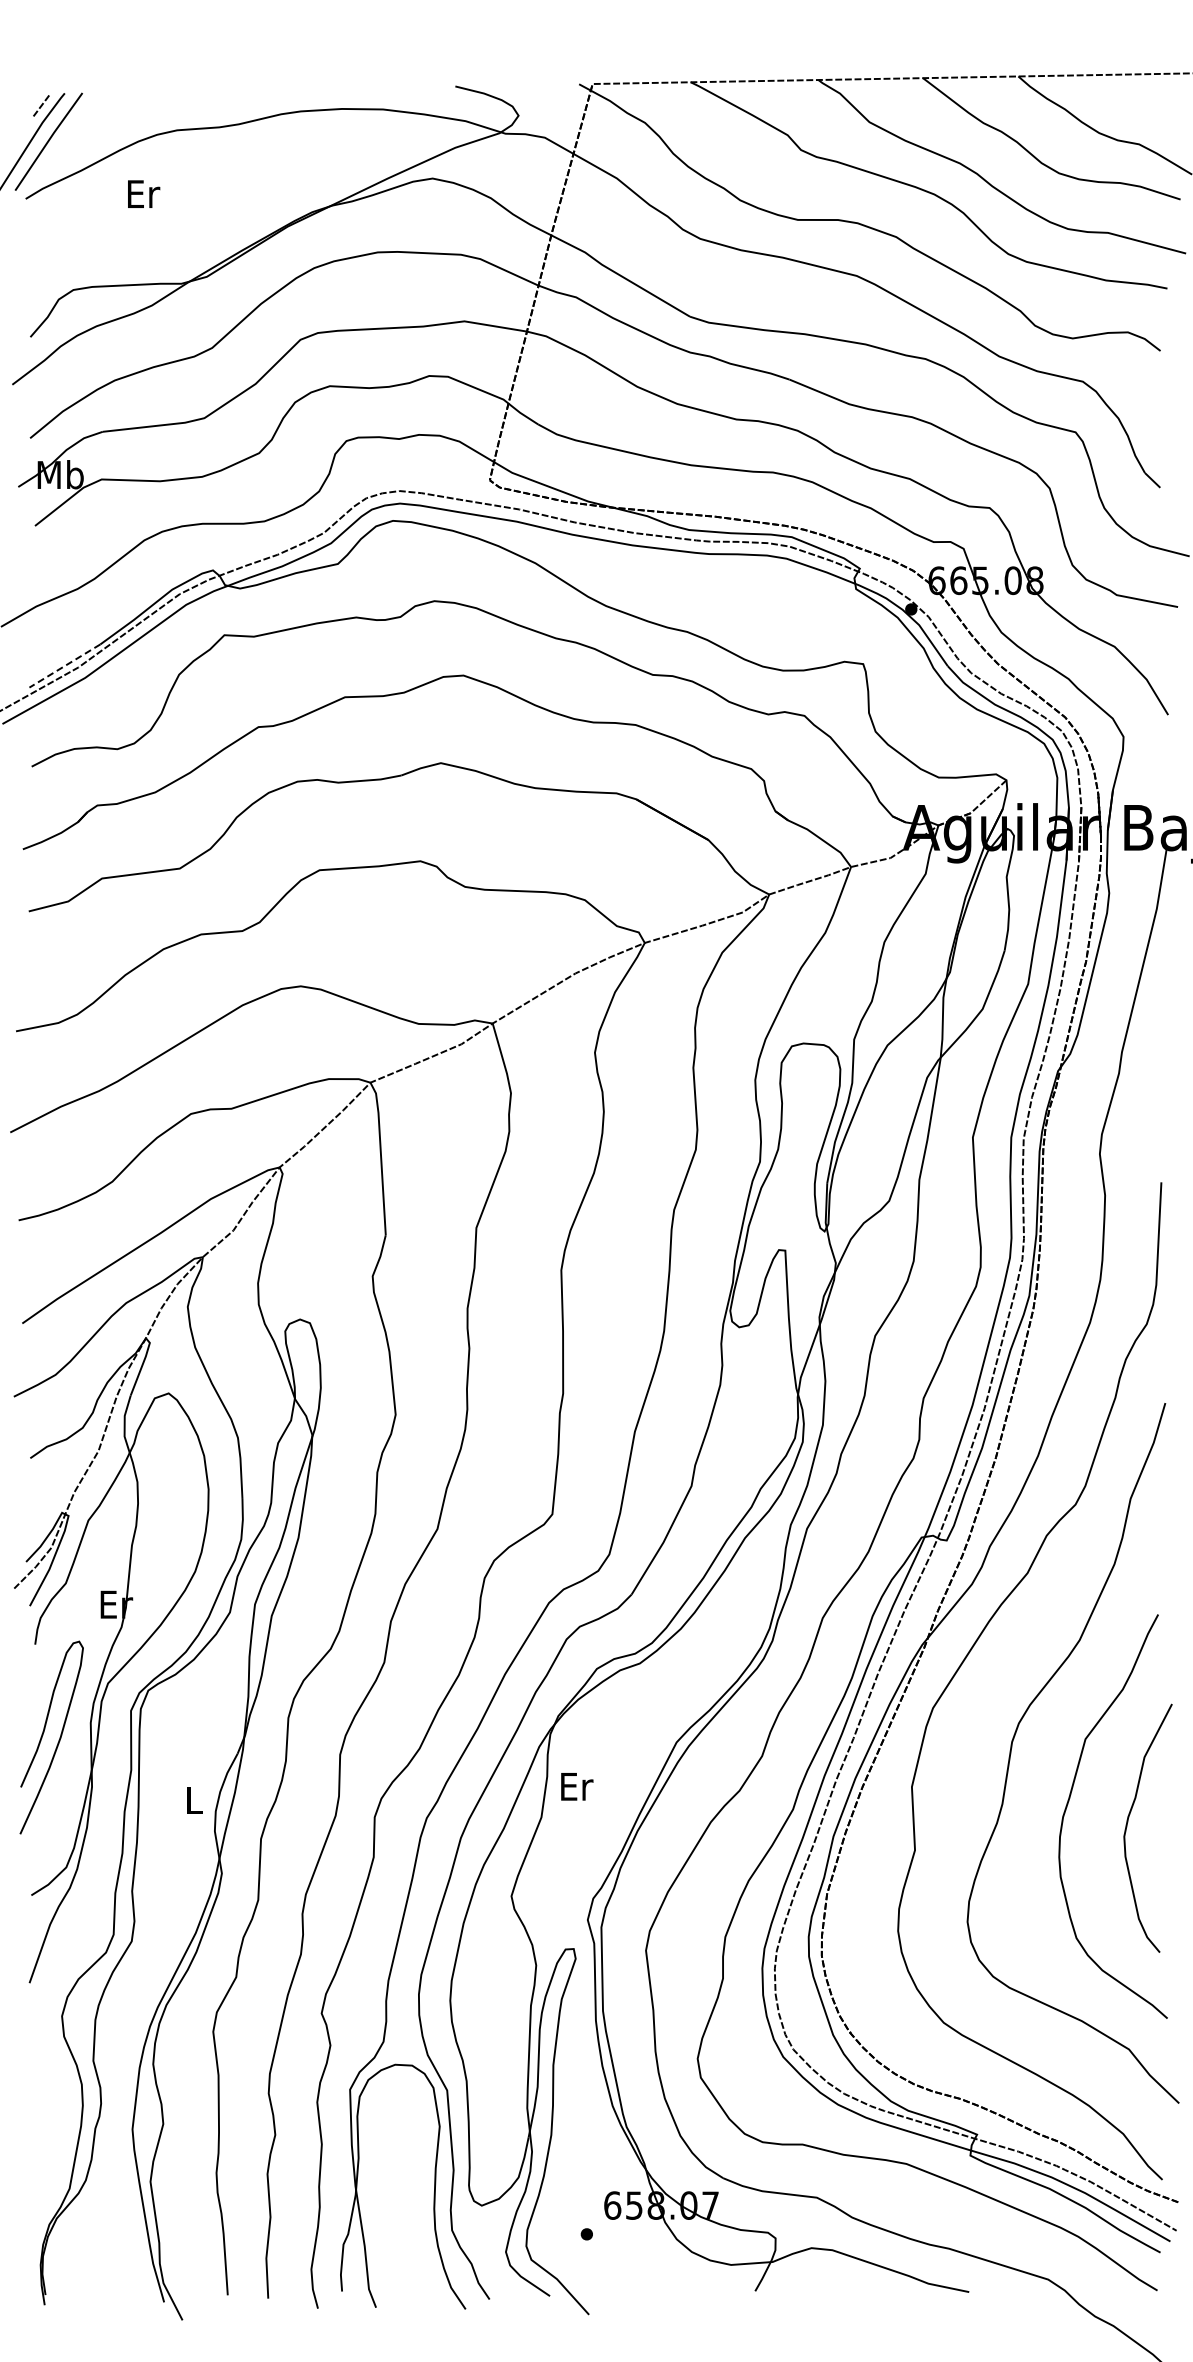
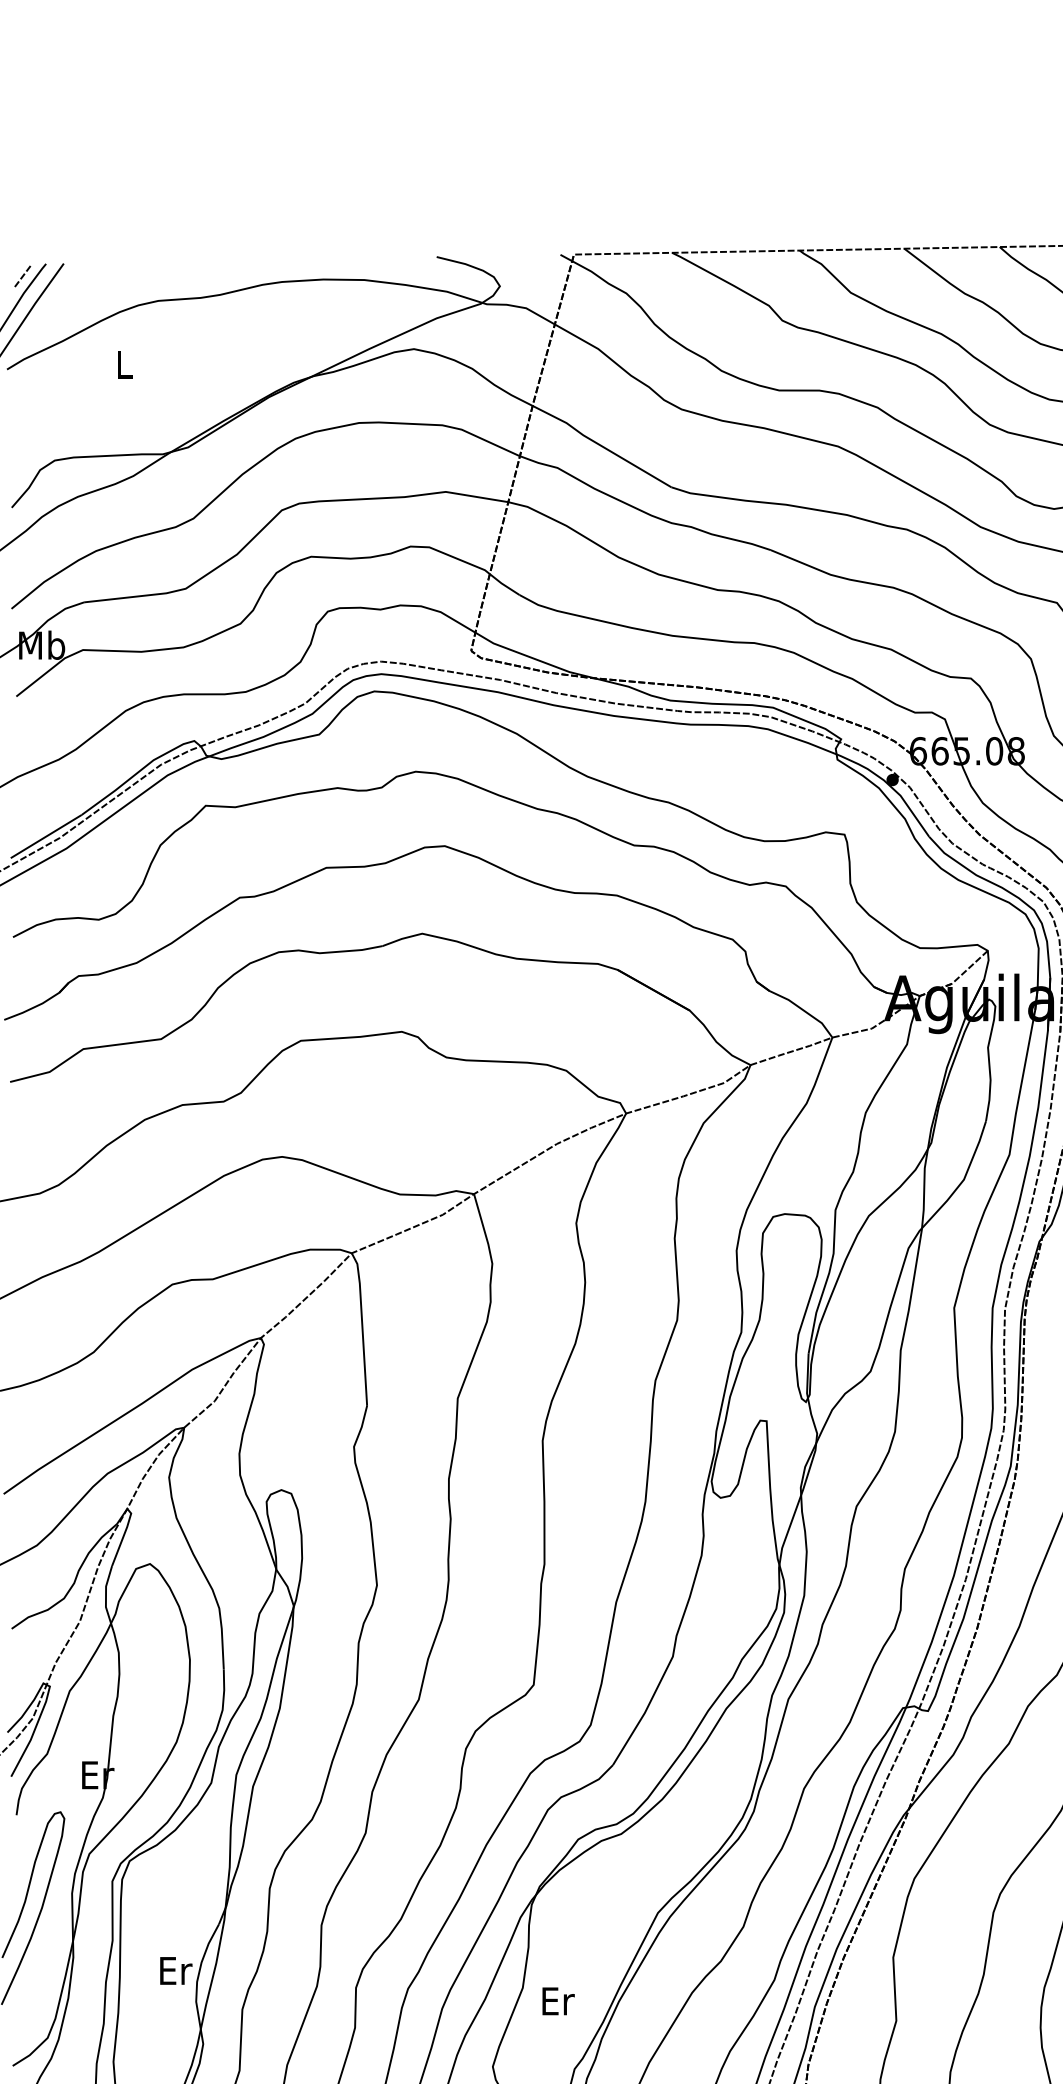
text: (144, 193) -> (125, 364), Er -> L
line: (64, 666) -> (45, 837), dashed -> solid
text: (577, 1786) -> (558, 2001), moved
text: (194, 1800) -> (175, 1971), L -> Er

